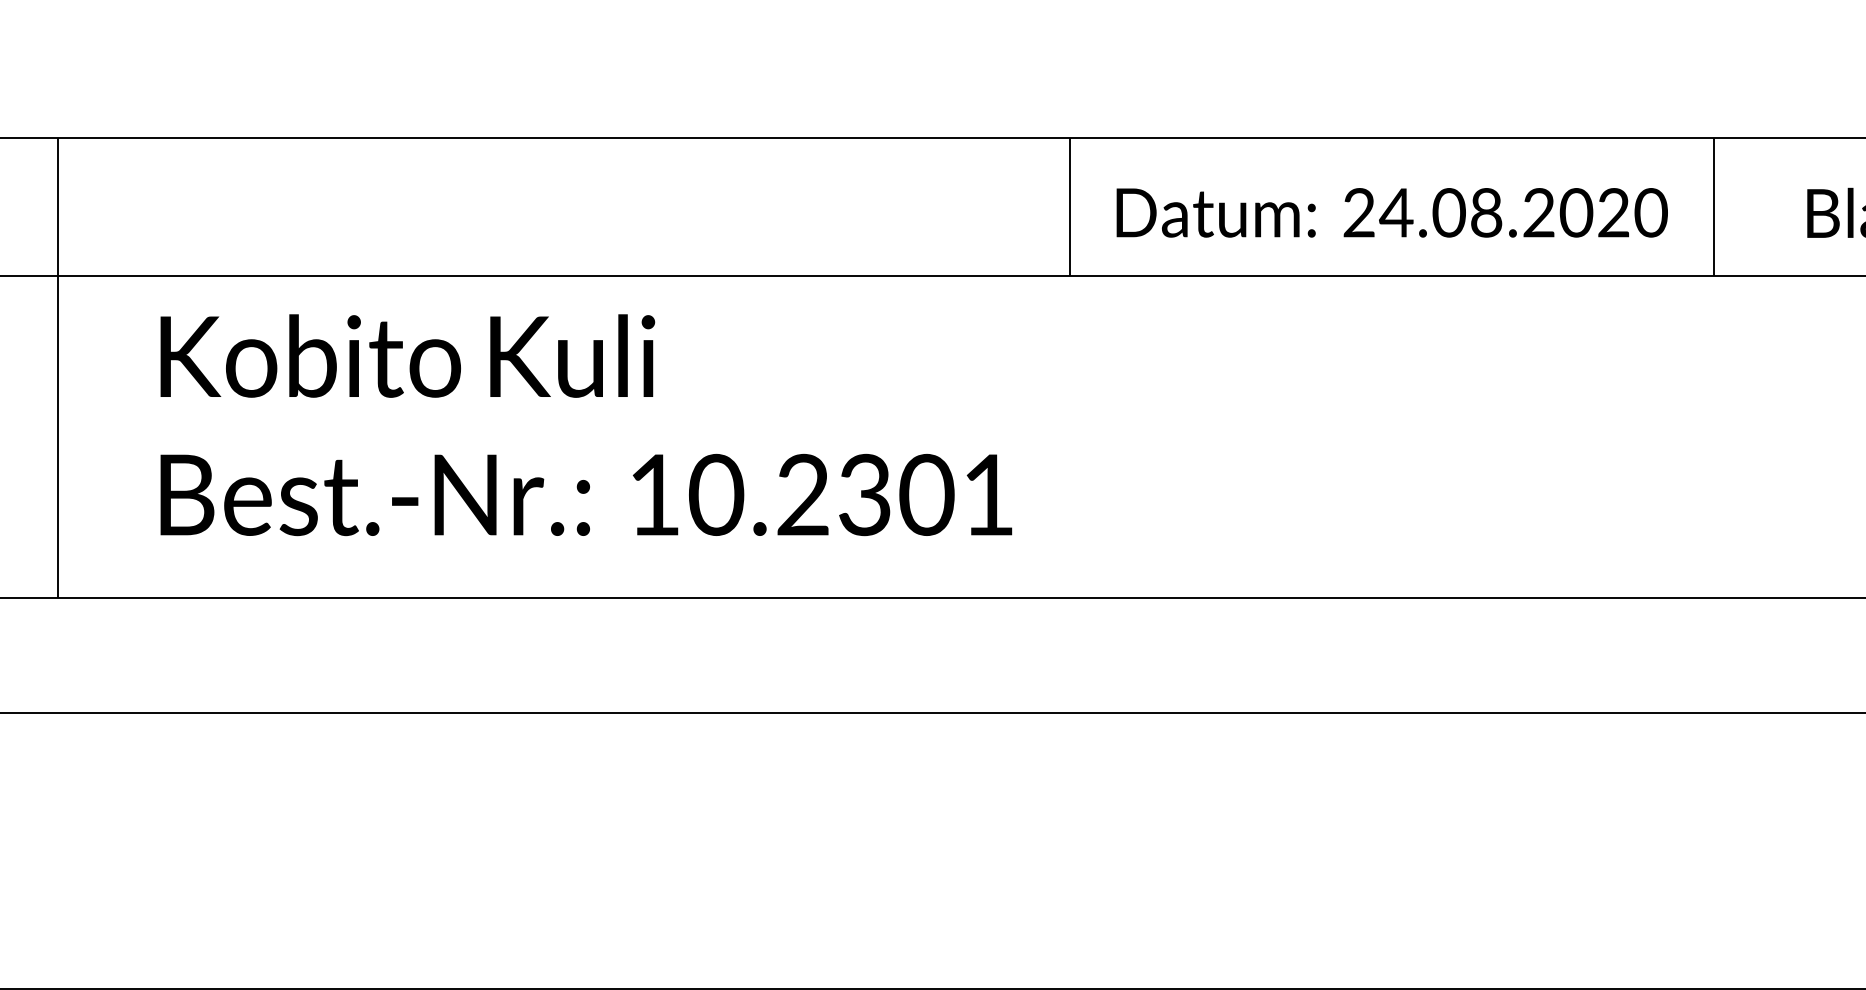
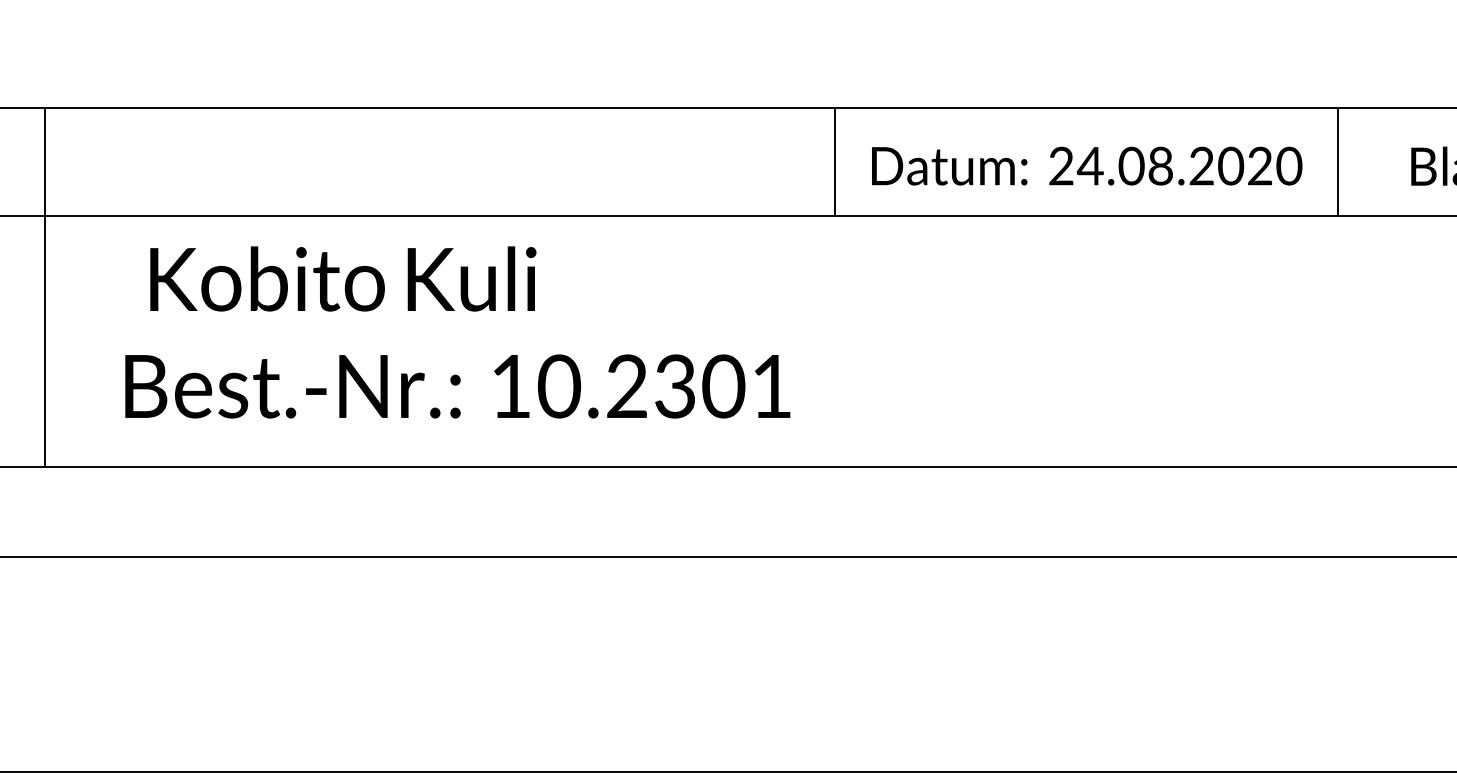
text: (407, 355) -> (343, 278), moved

